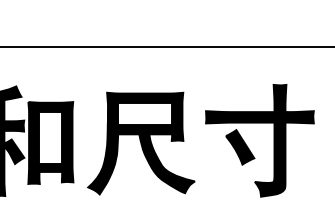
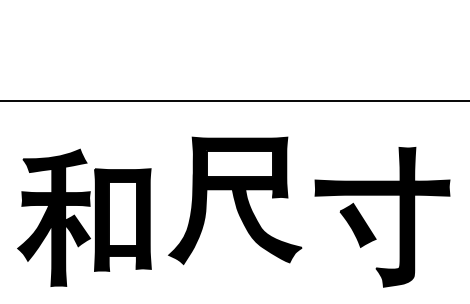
part: (141, 143) -> (235, 200), moved

